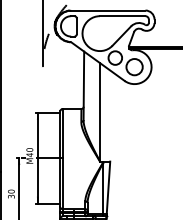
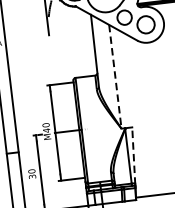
line: (100, 112) -> (115, 76), solid -> dashed
line: (108, 188) -> (133, 155), solid -> dashed

